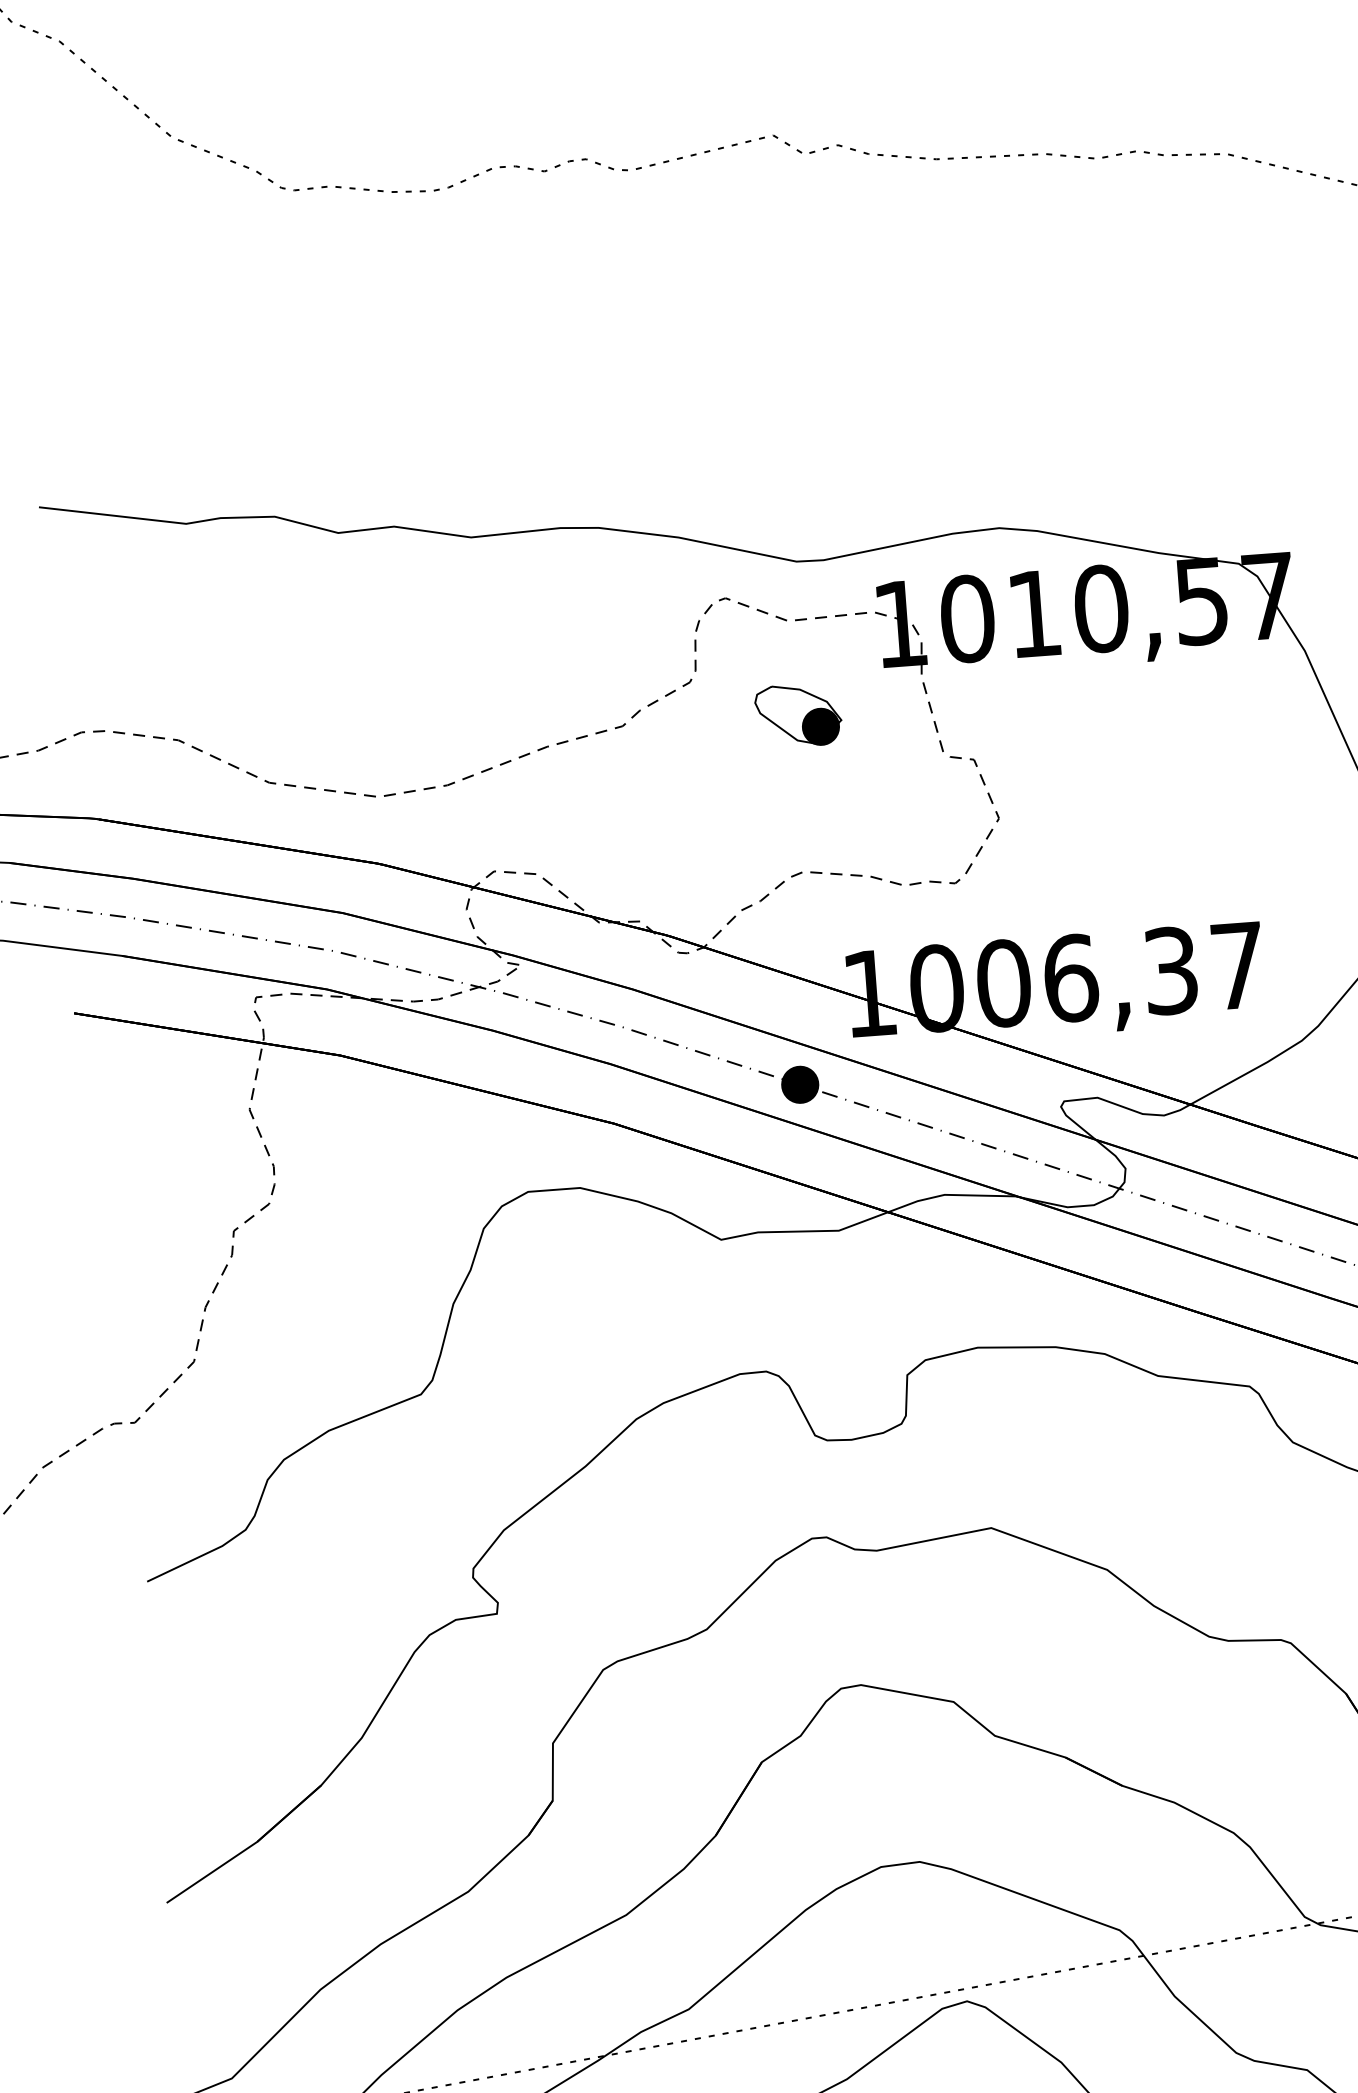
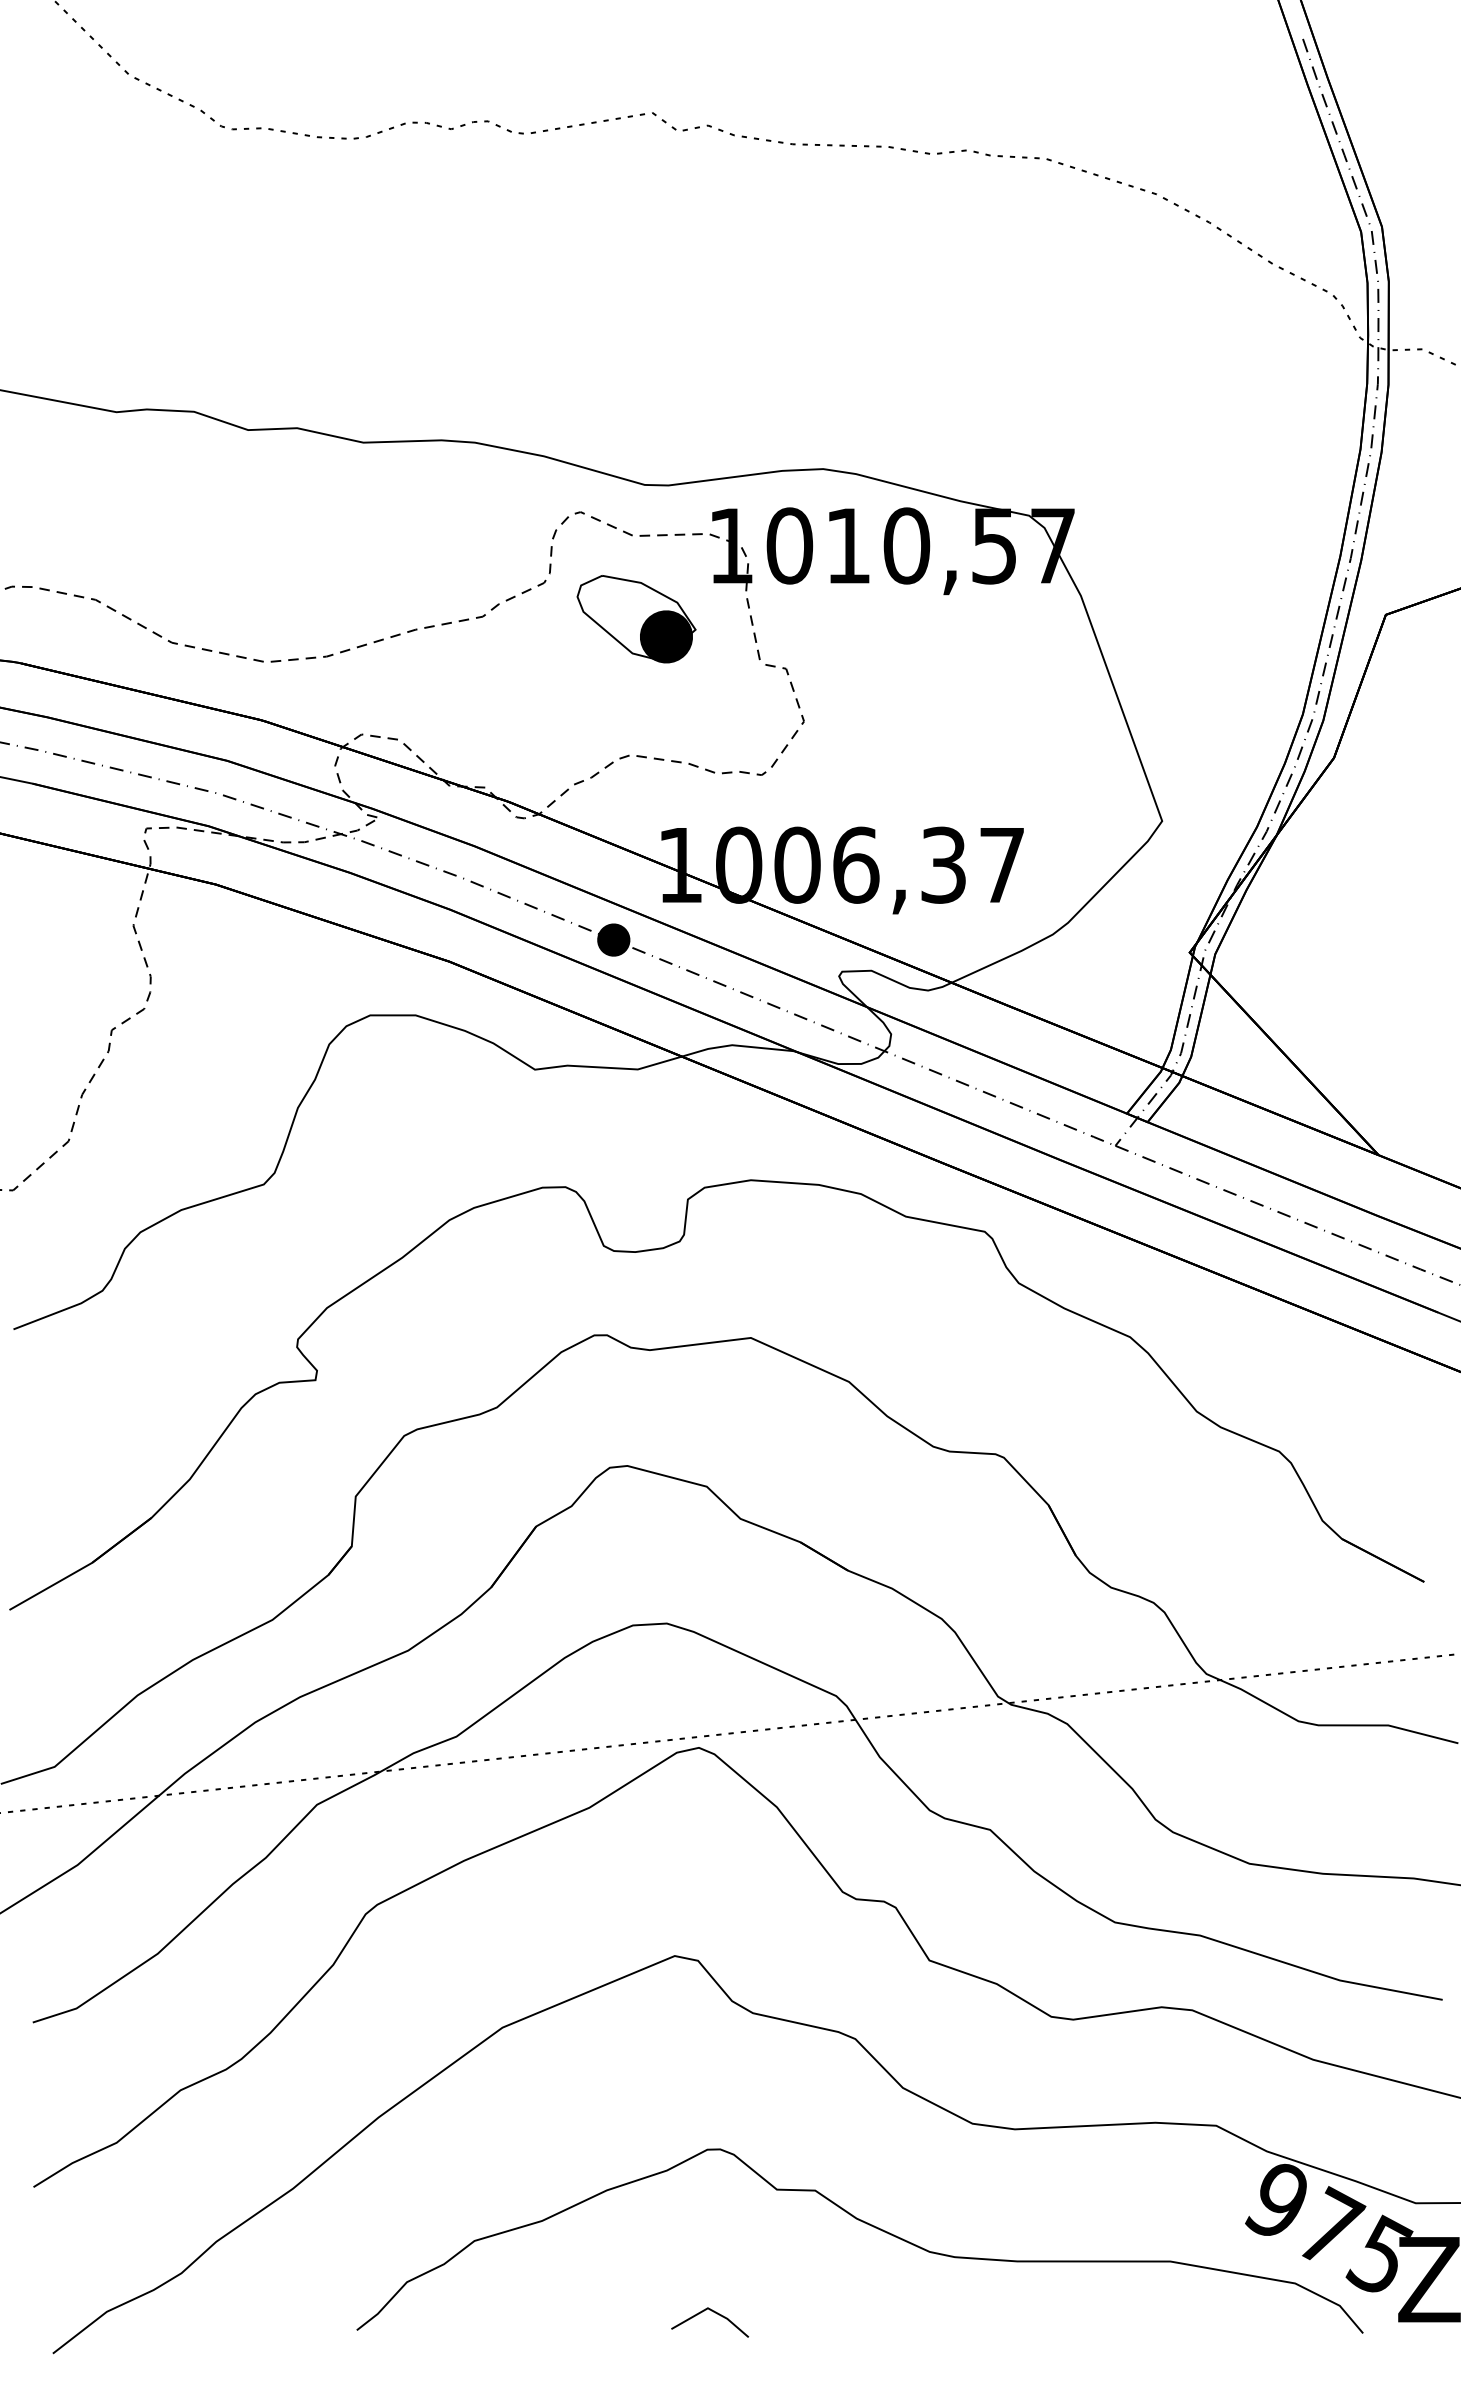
part: (798, 715) -> (636, 618), size x1.6

